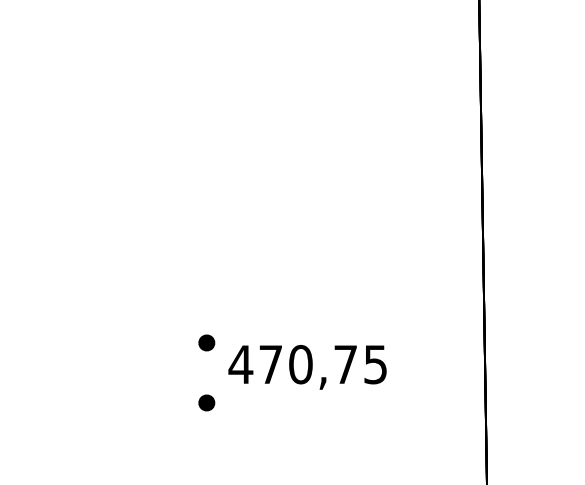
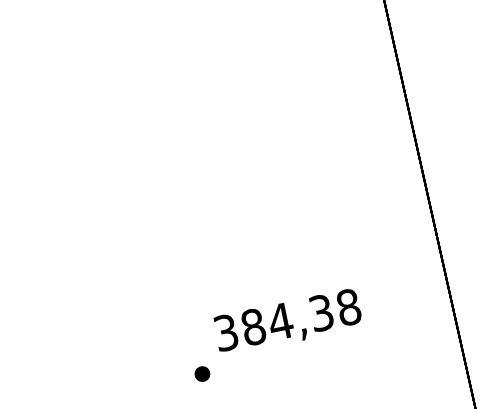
part: (206, 342) -> (190, 319), removed
text: (307, 364) -> (286, 320), 470,75 -> 384,38

